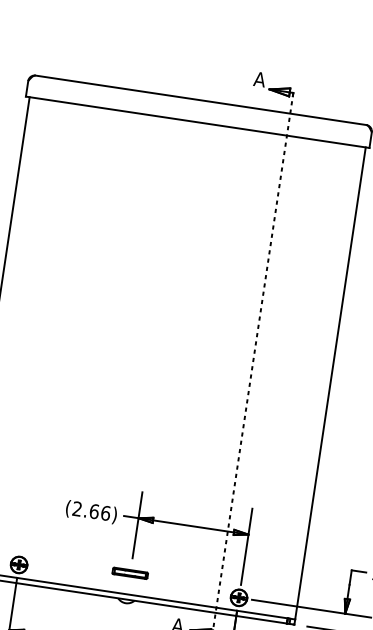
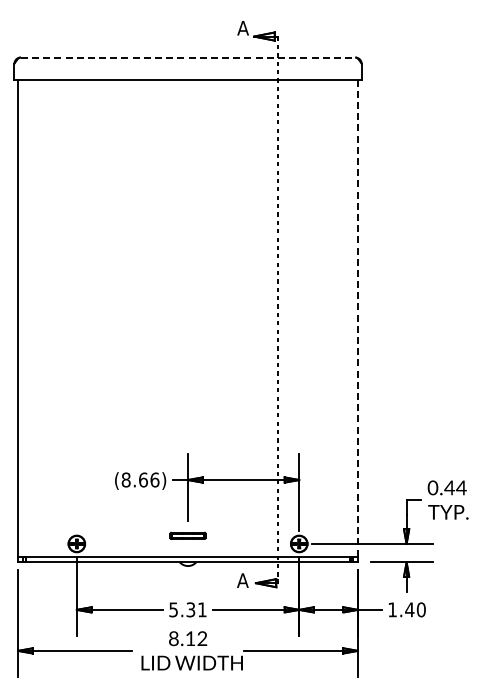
line: (201, 100) -> (188, 57), solid -> dashed
line: (330, 383) -> (357, 318), solid -> dashed
text: (76, 508) -> (125, 479), (2.66) -> (8.66)

